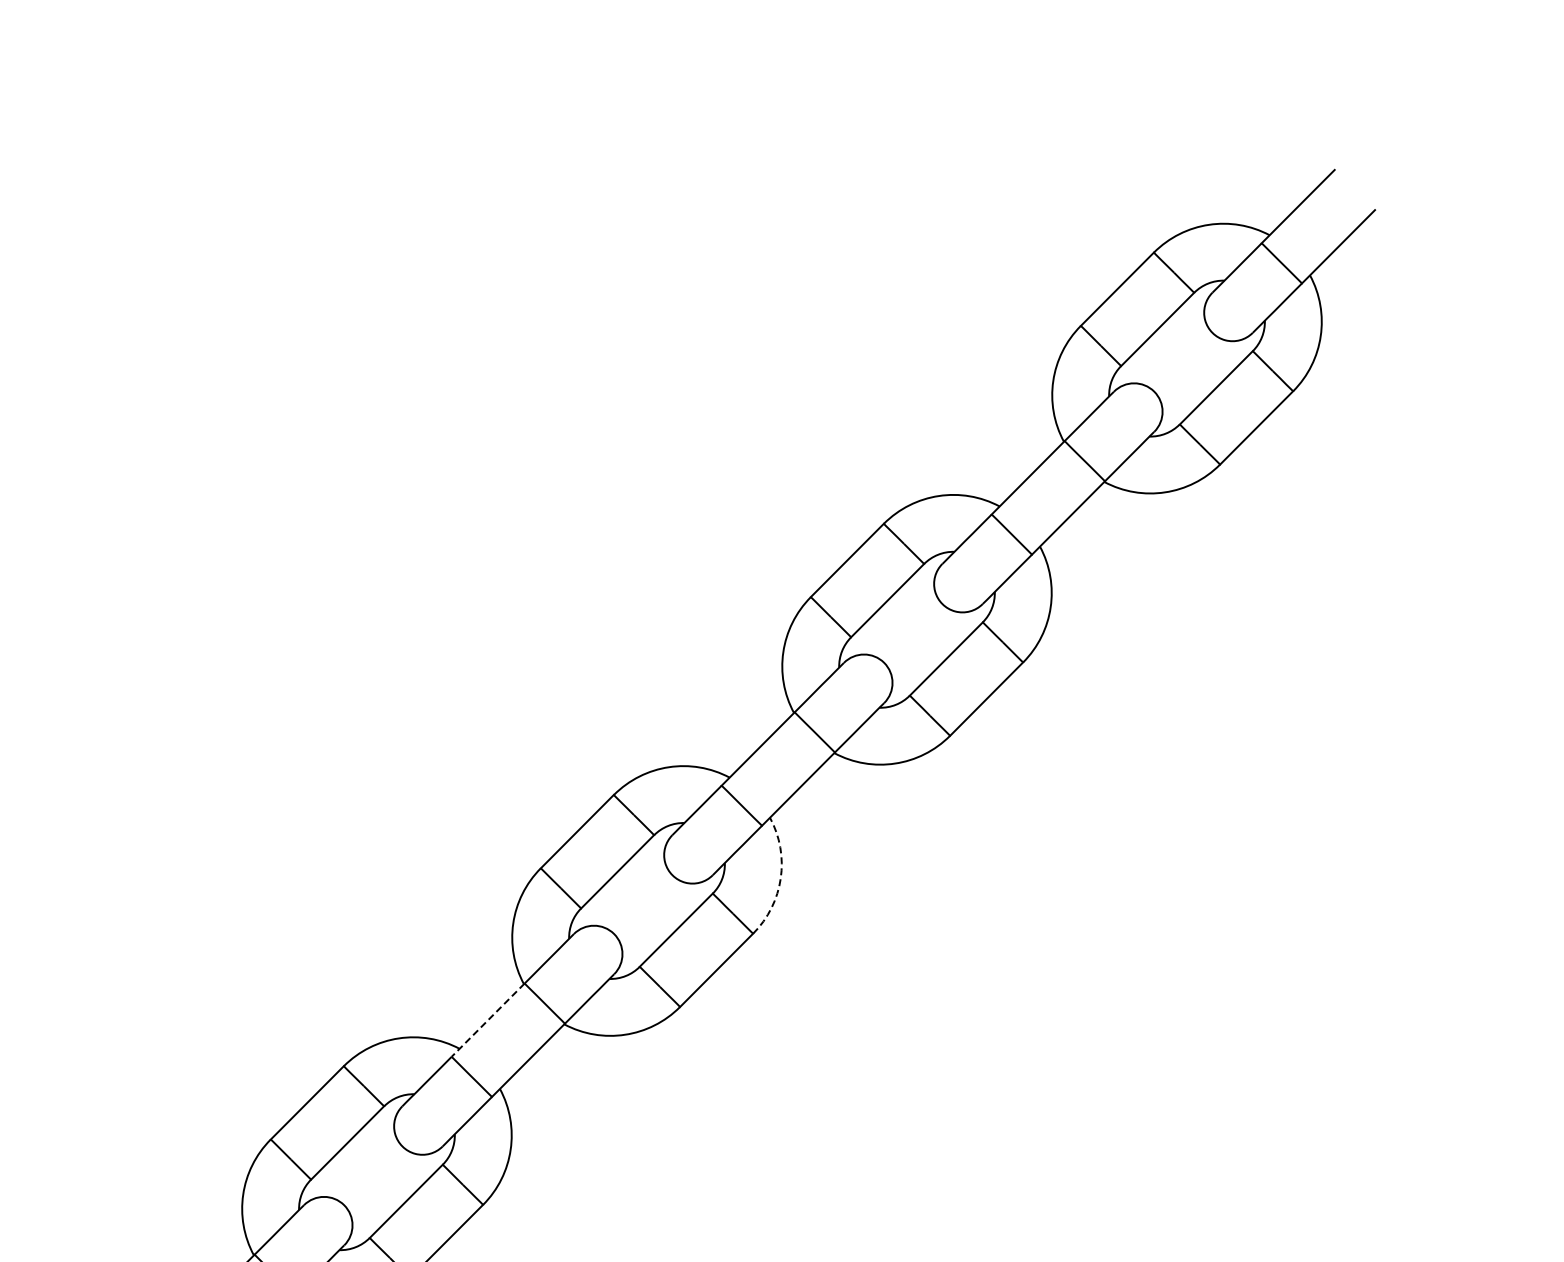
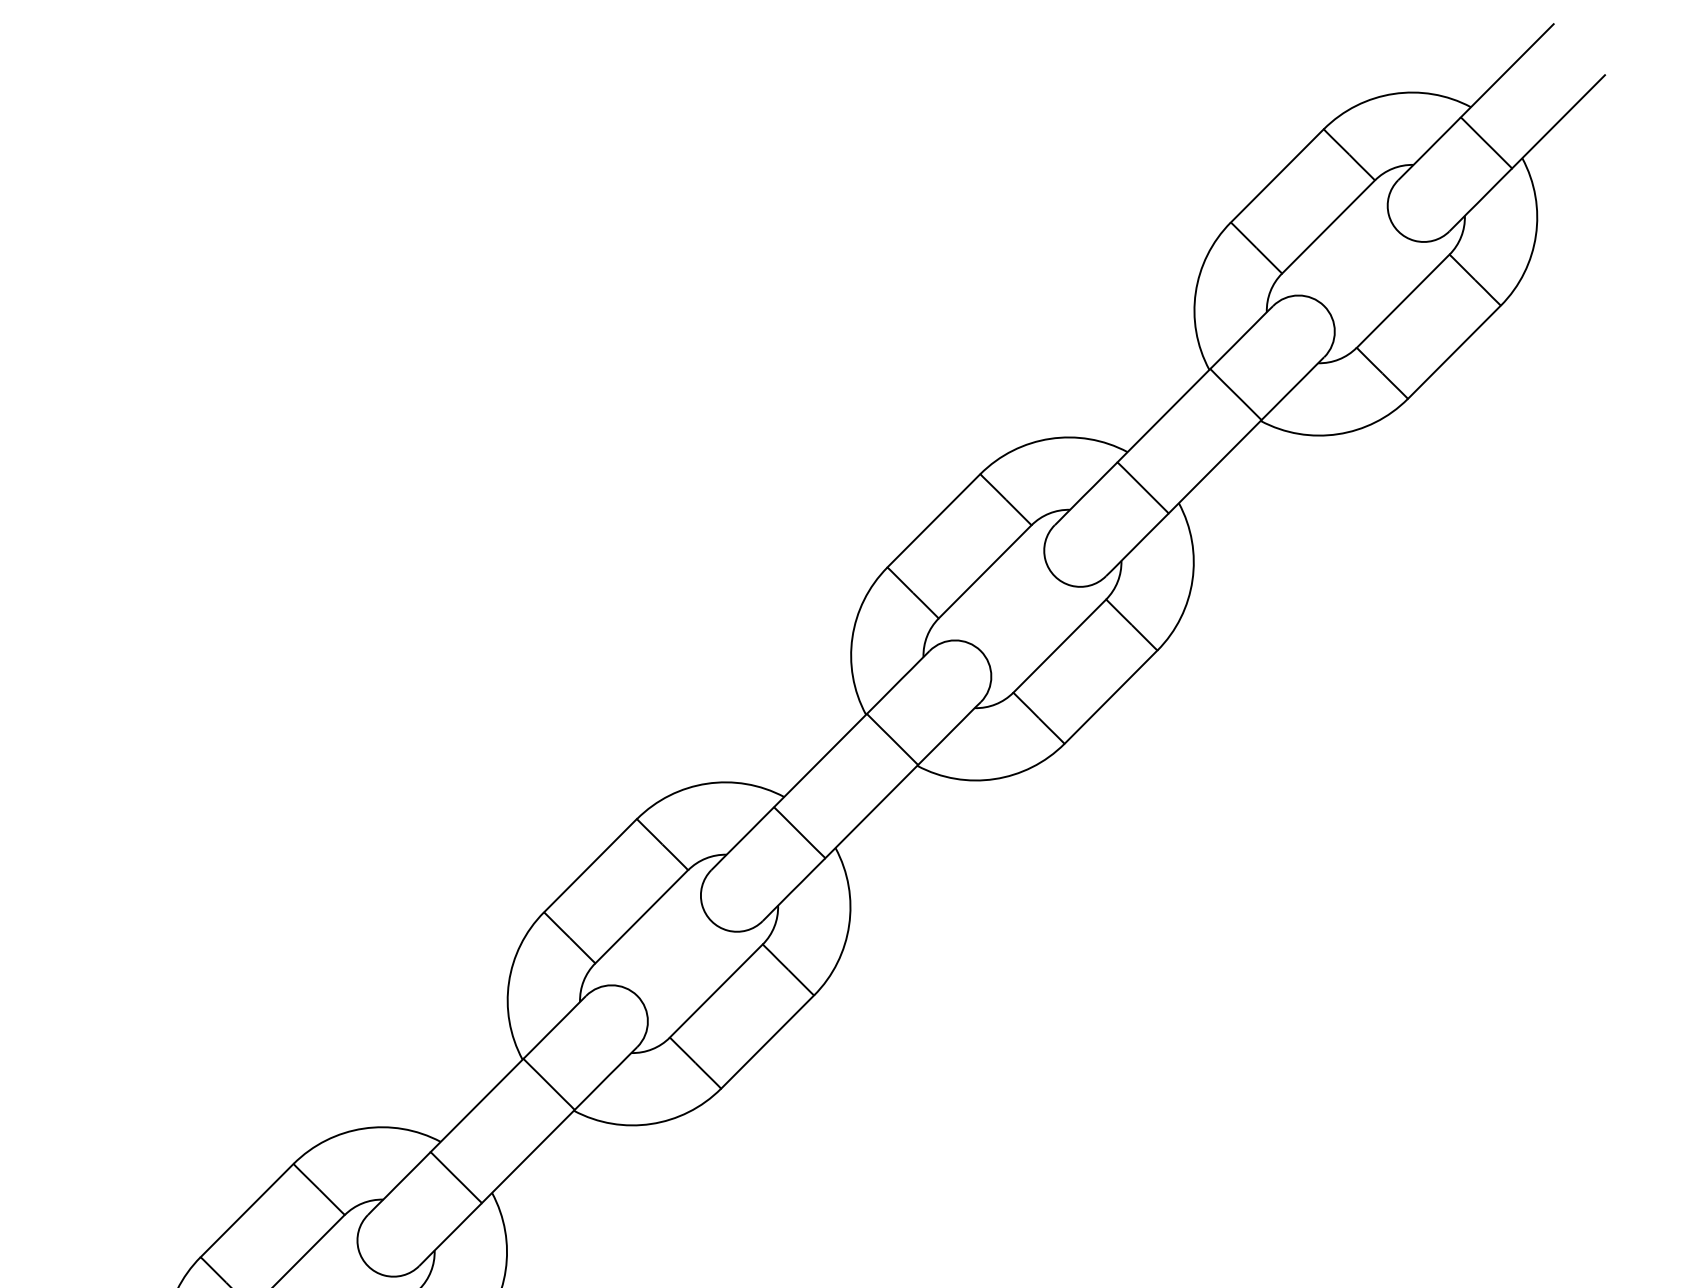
arc: (780, 878) -> (848, 925), dashed -> solid
line: (488, 1020) -> (477, 1105), dashed -> solid

